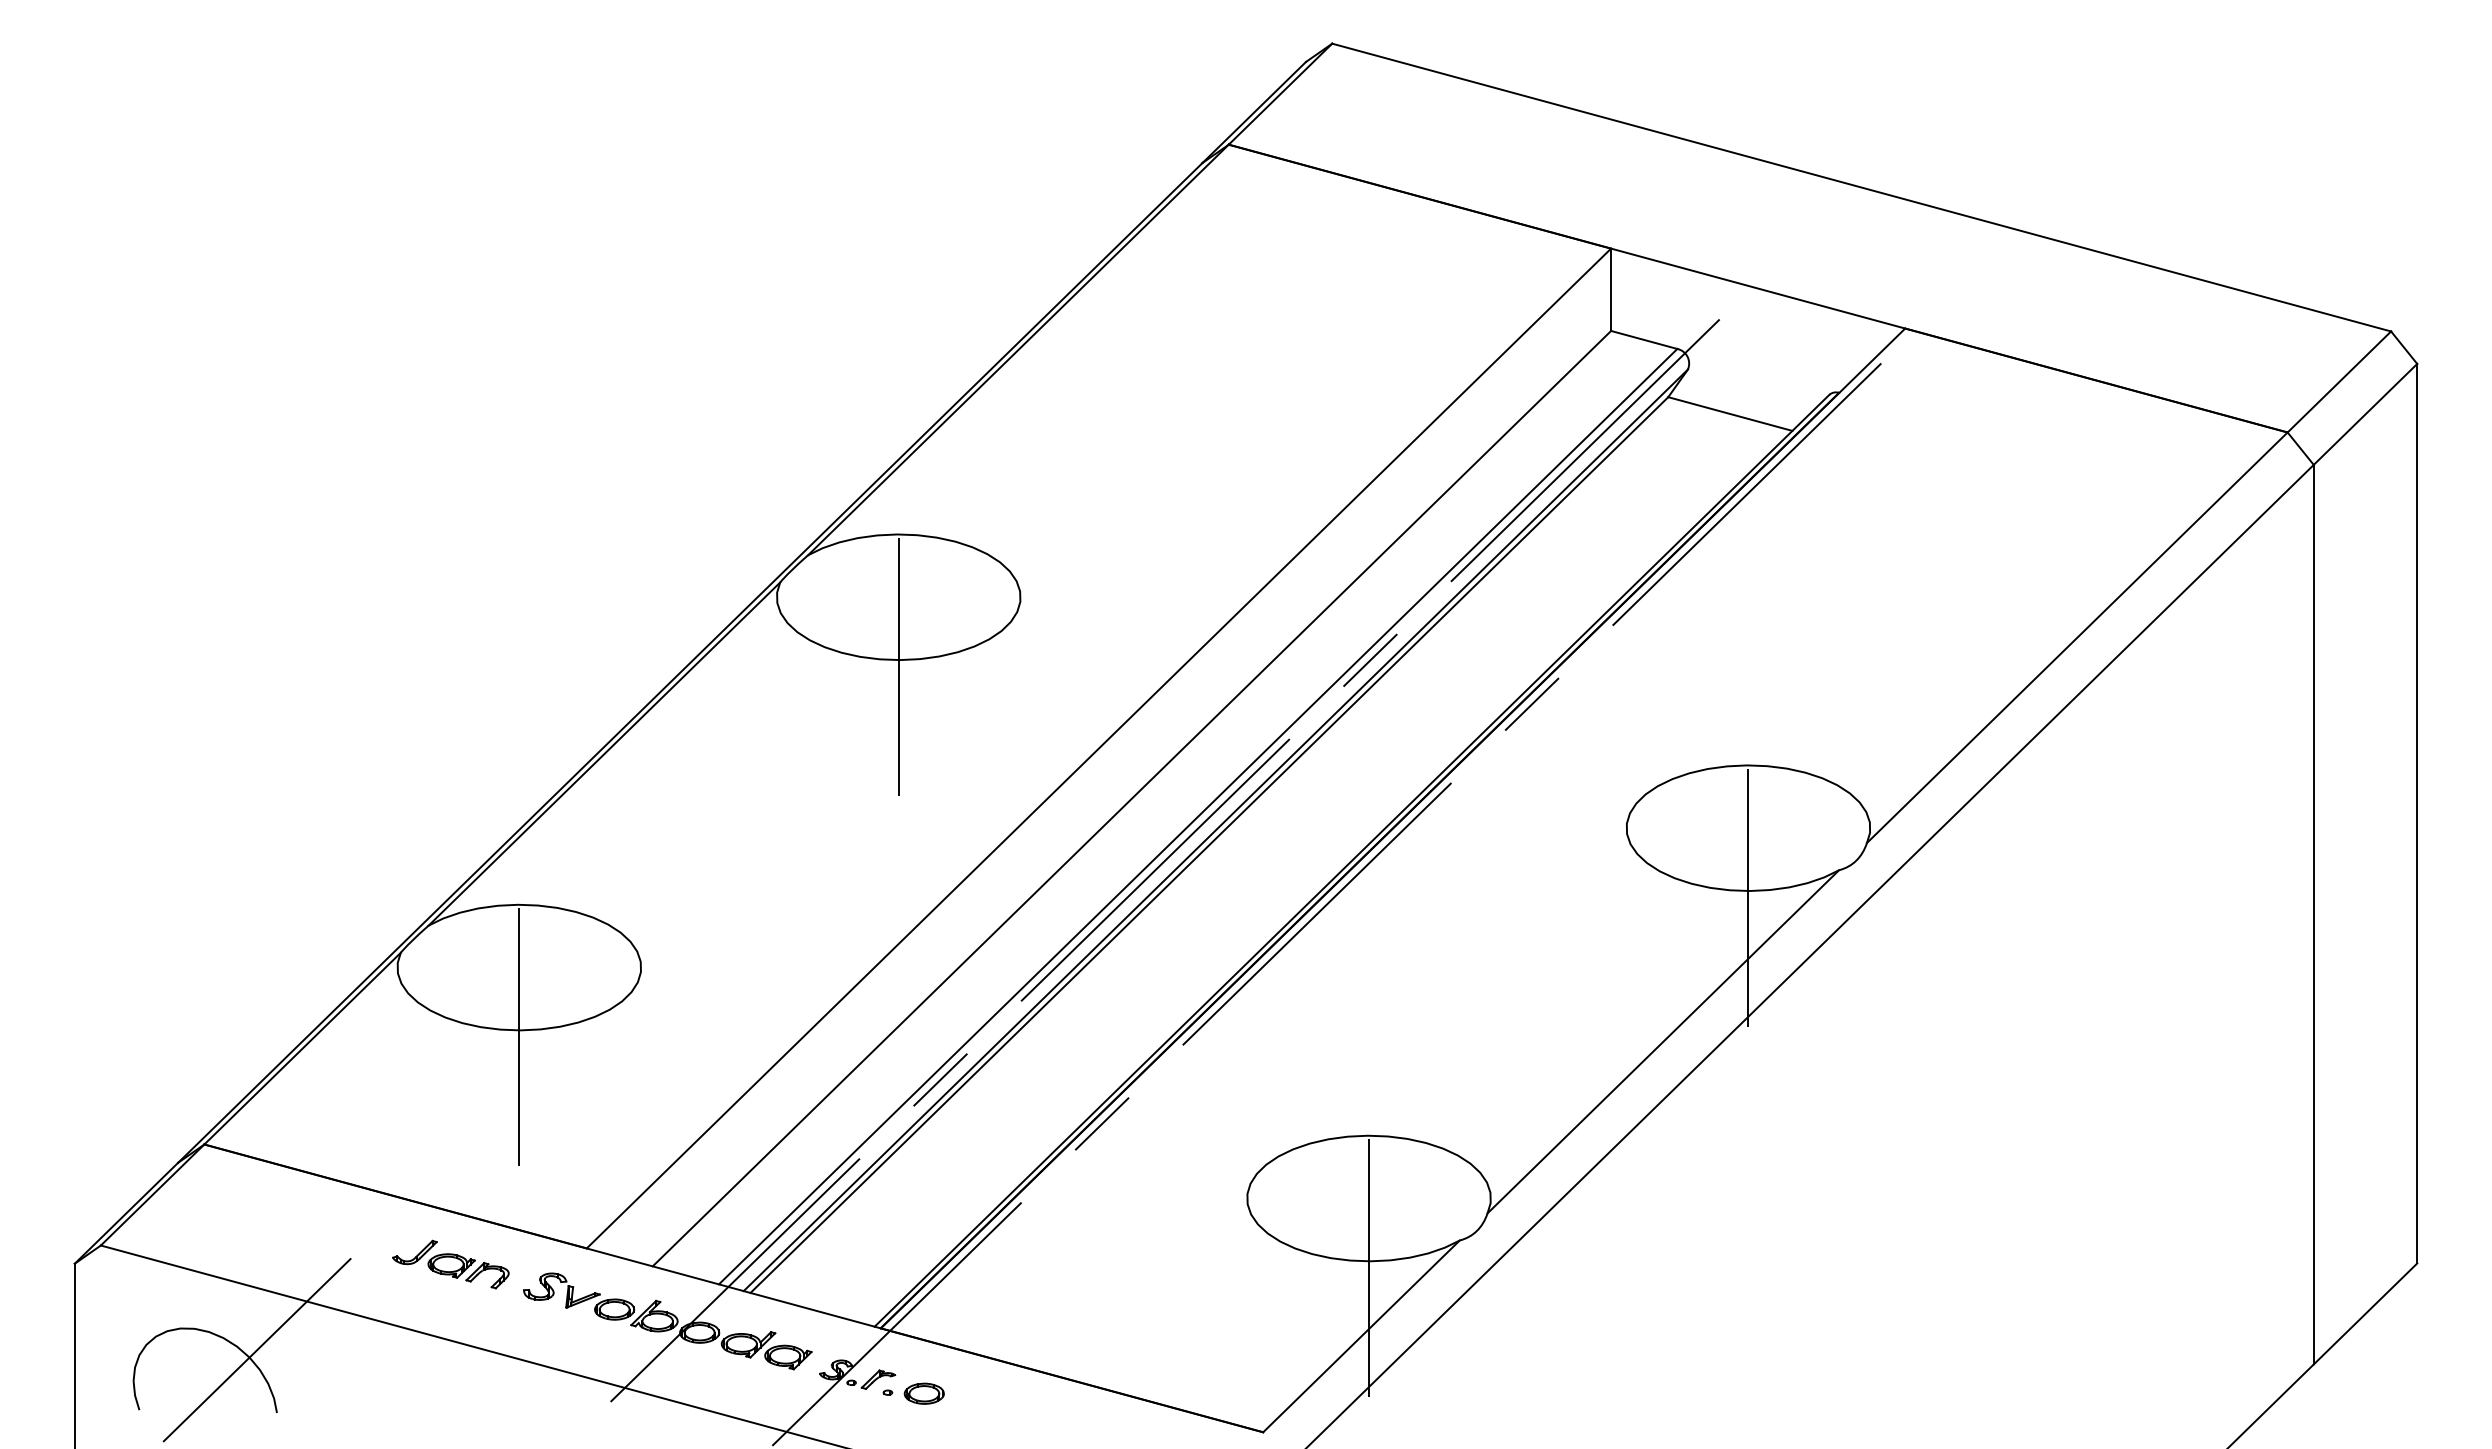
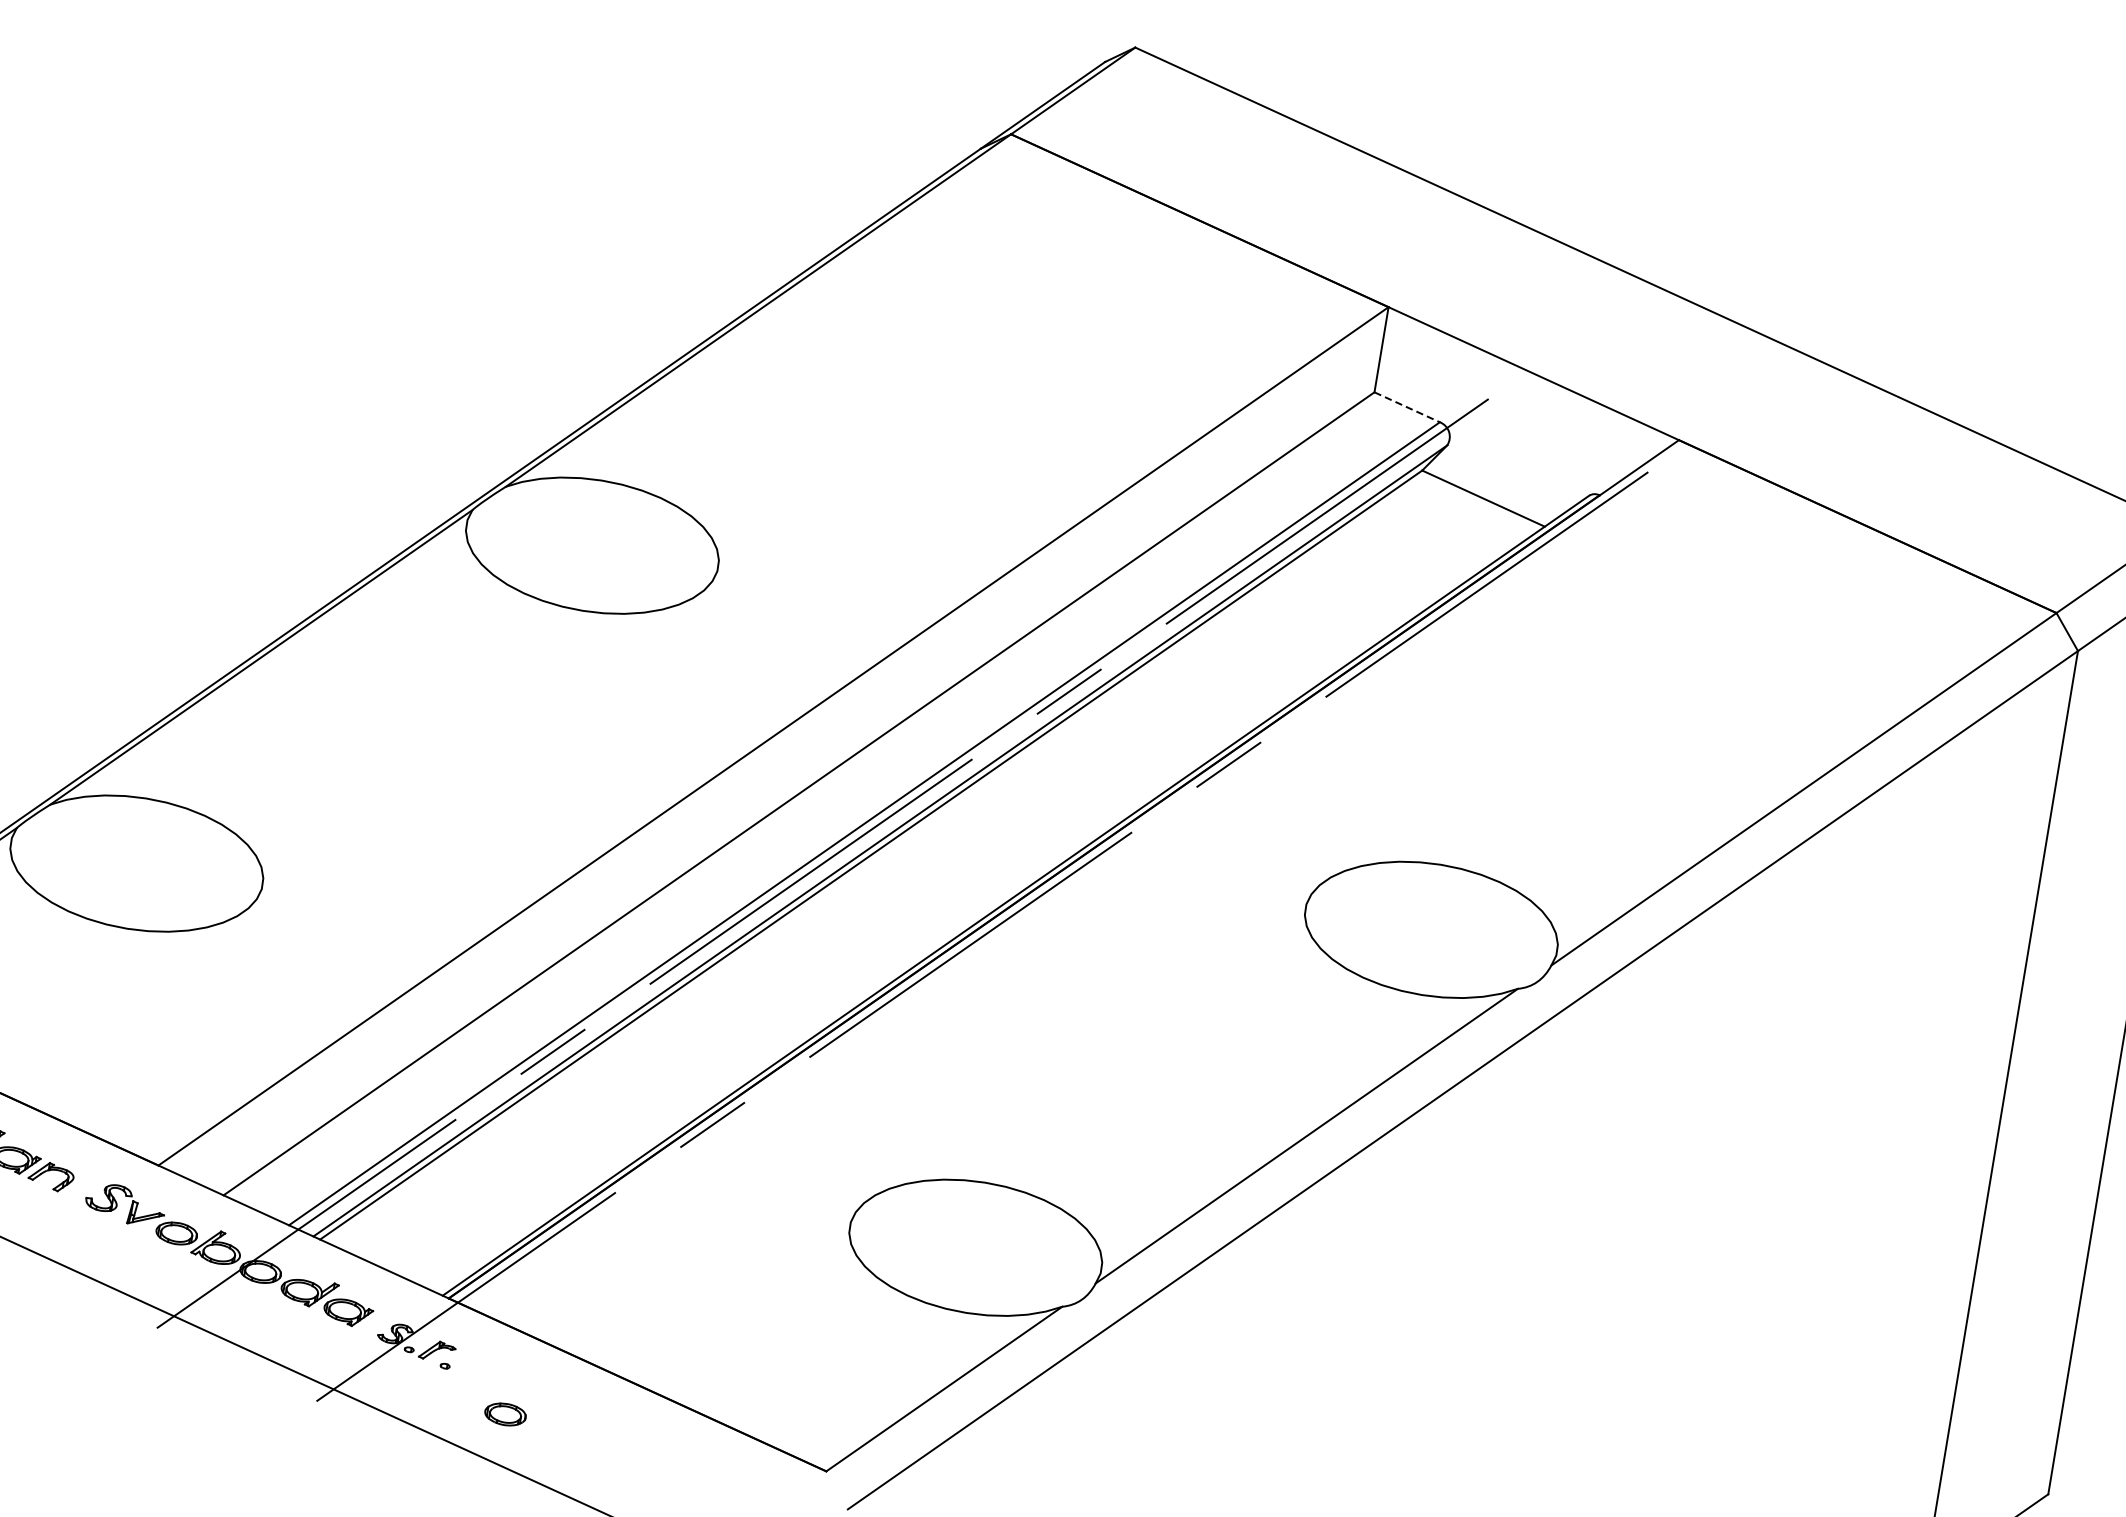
line: (1644, 340) -> (1407, 407), solid -> dashed
line: (898, 666) -> (580, 617), removed
line: (1748, 897) -> (1419, 1001), removed
line: (519, 1037) -> (125, 935), removed
line: (1369, 1268) -> (964, 1320), removed
part: (923, 1393) -> (504, 1414), moved

